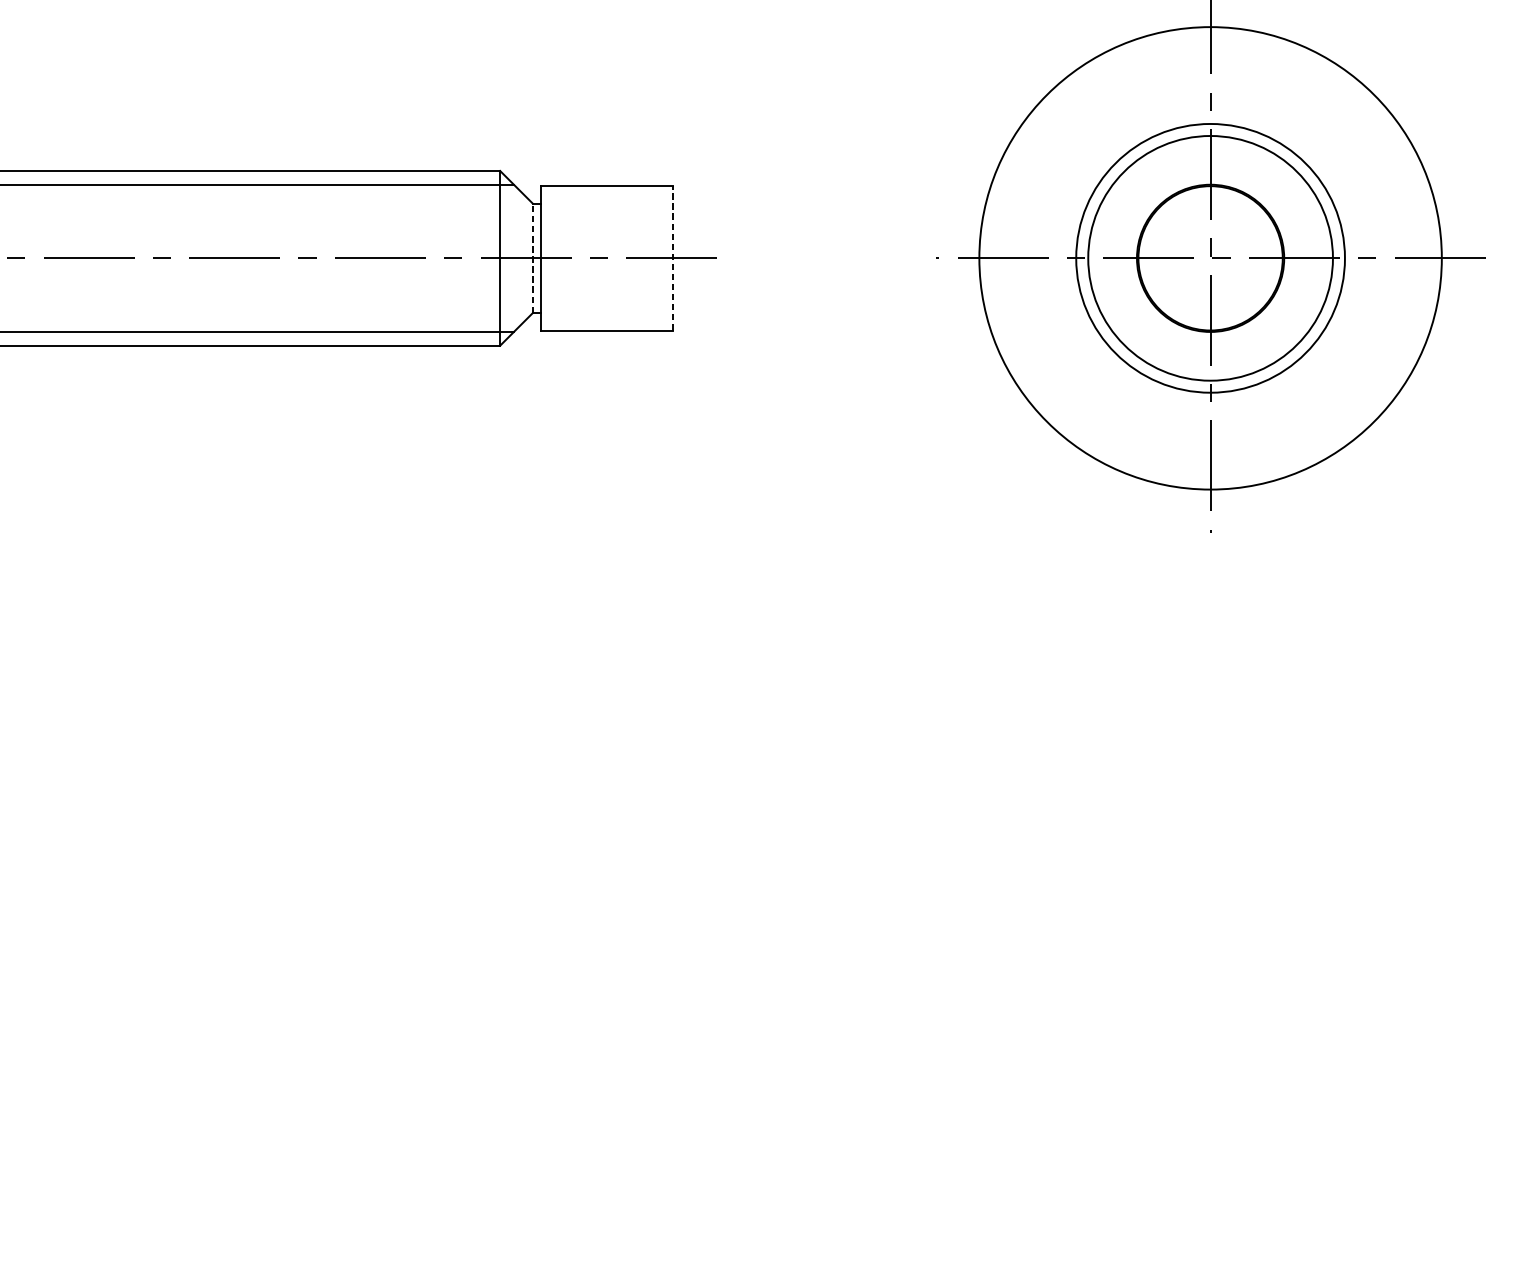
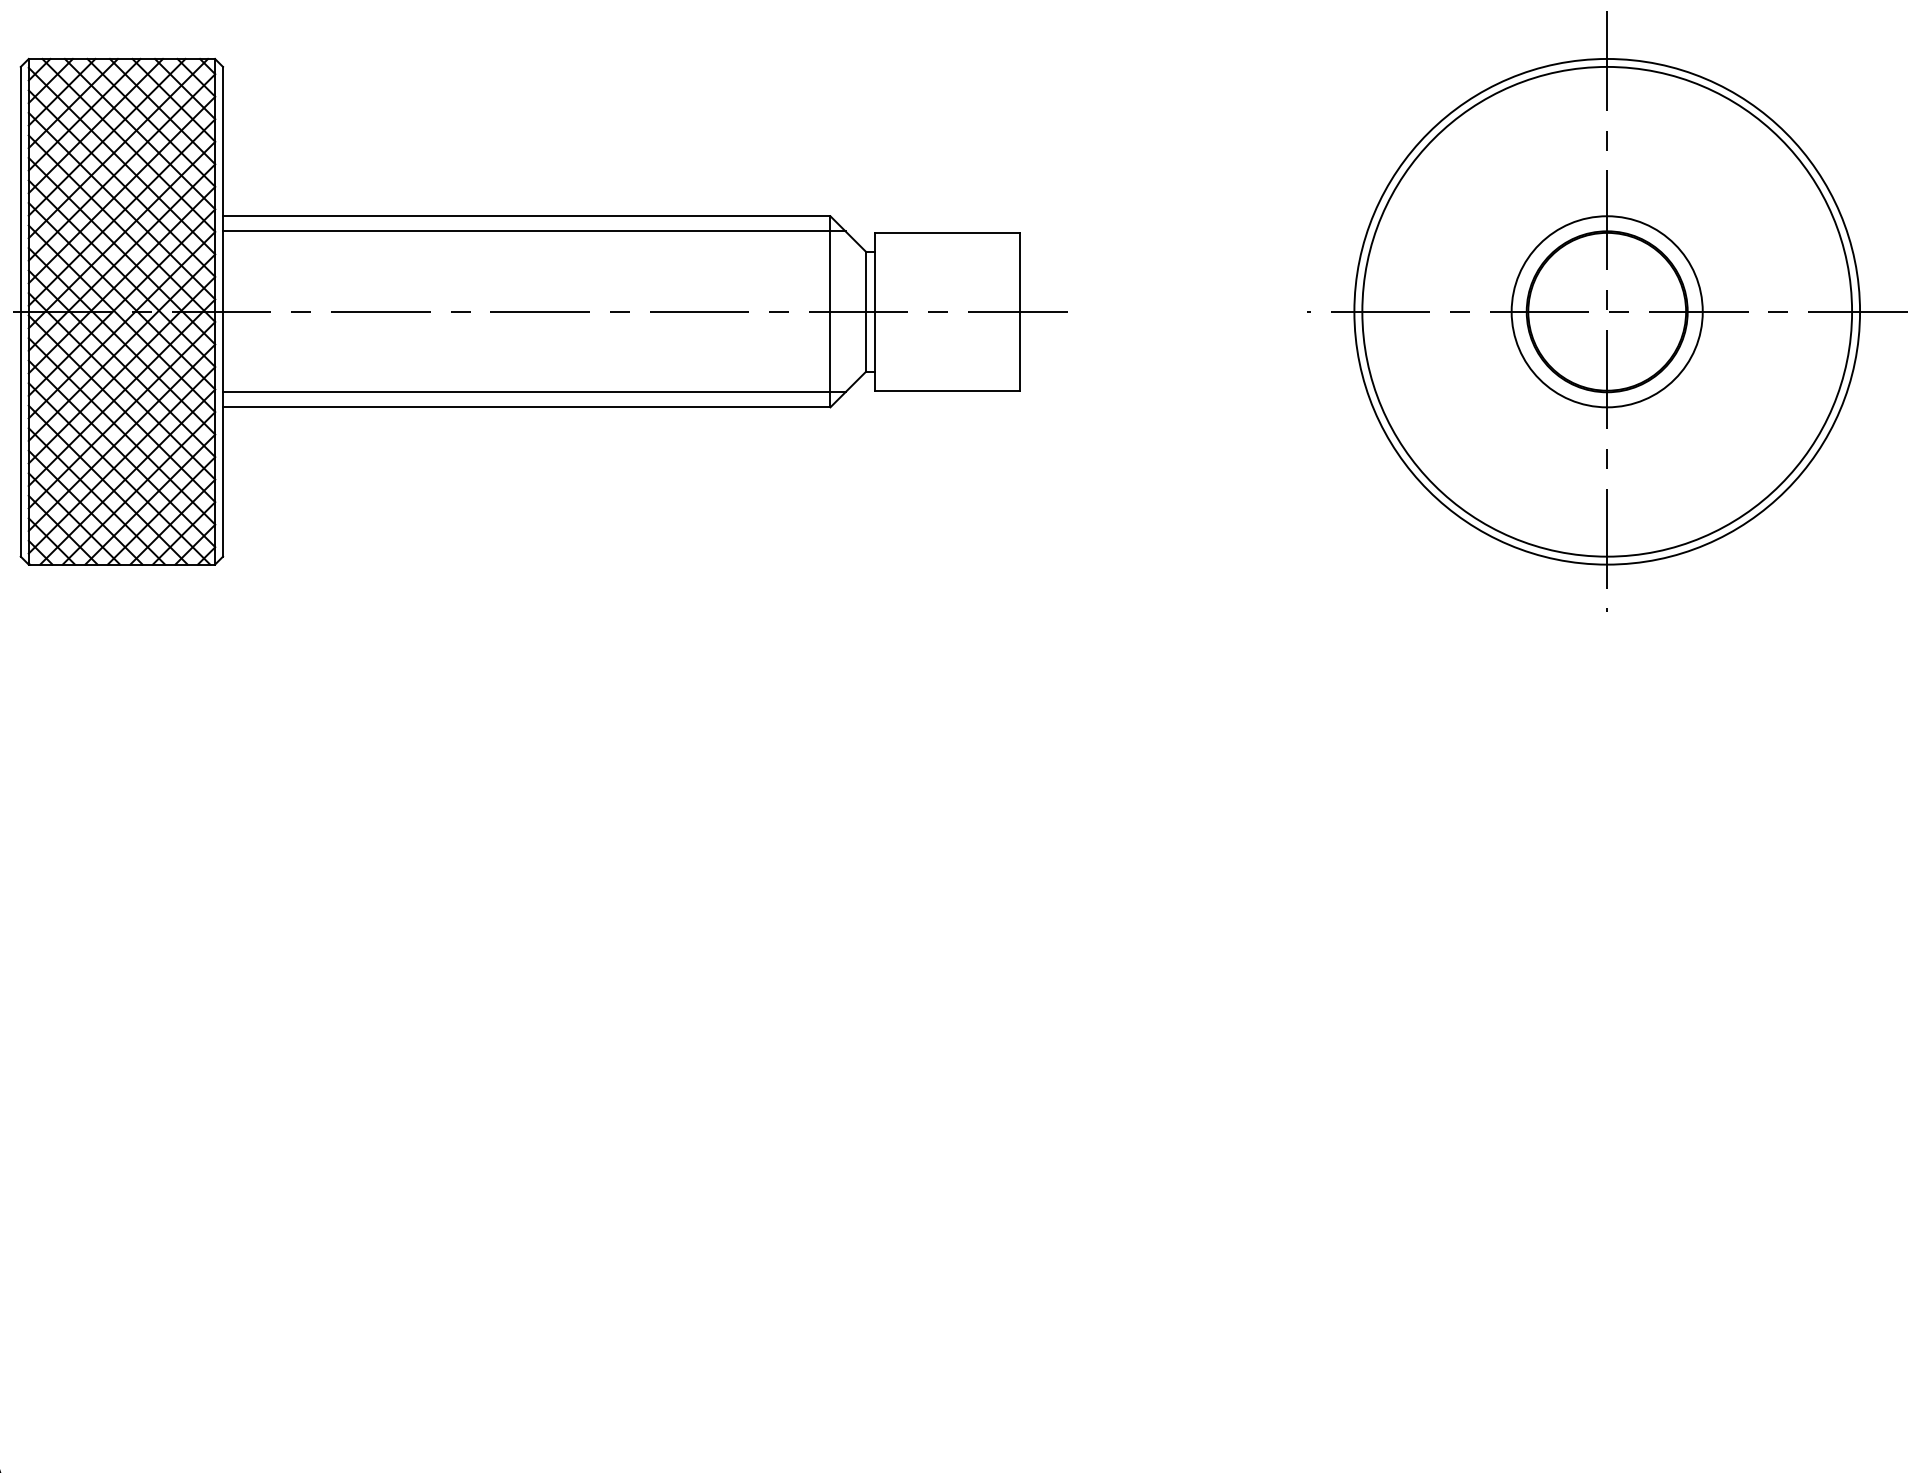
line: (533, 258) -> (866, 311), dashed -> solid
line: (673, 258) -> (1019, 311), dashed -> solid
circle: (1209, 258) -> (1606, 311), size x0.71
circle: (1210, 258) -> (1607, 311), size x1.67

